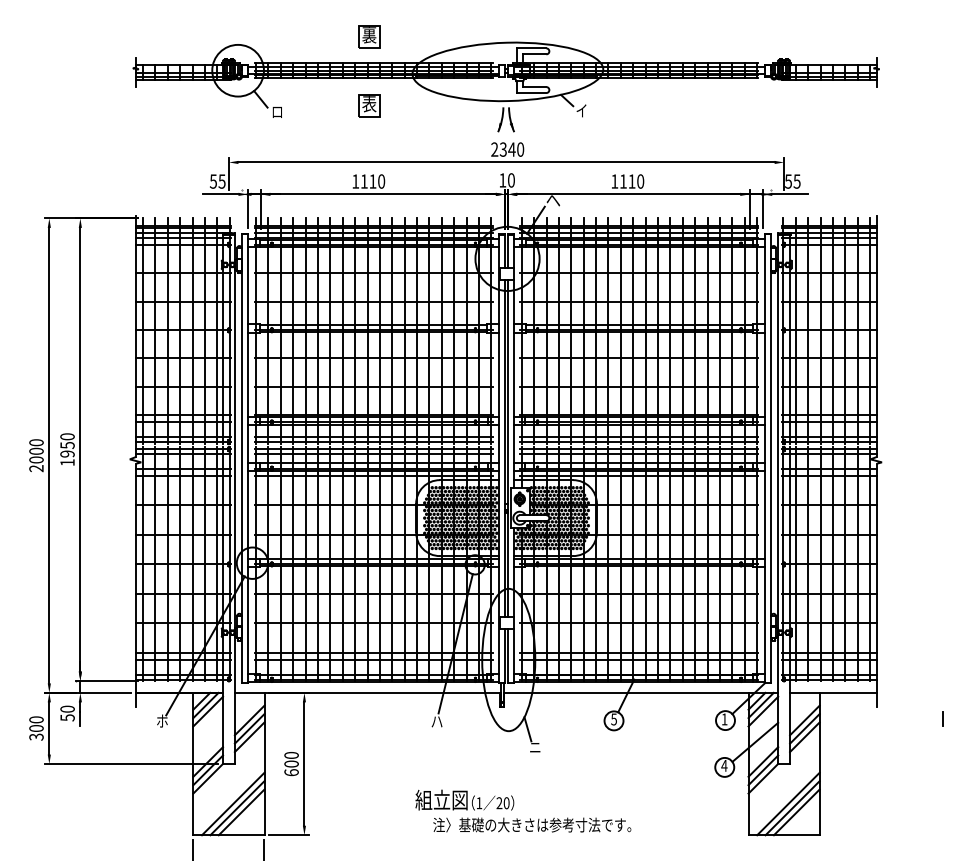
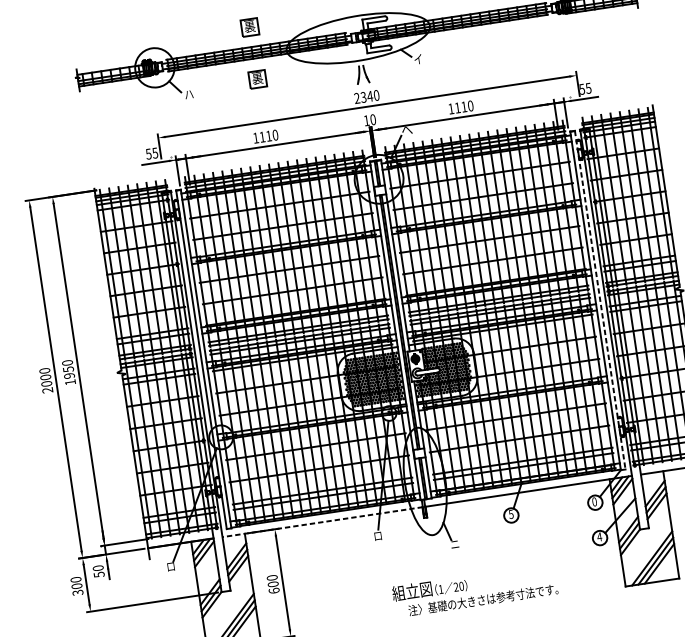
text: (369, 104) -> (257, 78), 表 -> 裏
text: (277, 111) -> (189, 94), ロ -> ハ
line: (771, 458) -> (600, 300), solid -> dashed
line: (367, 692) -> (322, 521), solid -> dashed
text: (724, 719) -> (594, 502), 1 -> 0
text: (162, 720) -> (171, 566), ホ -> ロ
text: (436, 721) -> (377, 535), ハ -> ロ
text: (523, 810) -> (475, 589), moved

